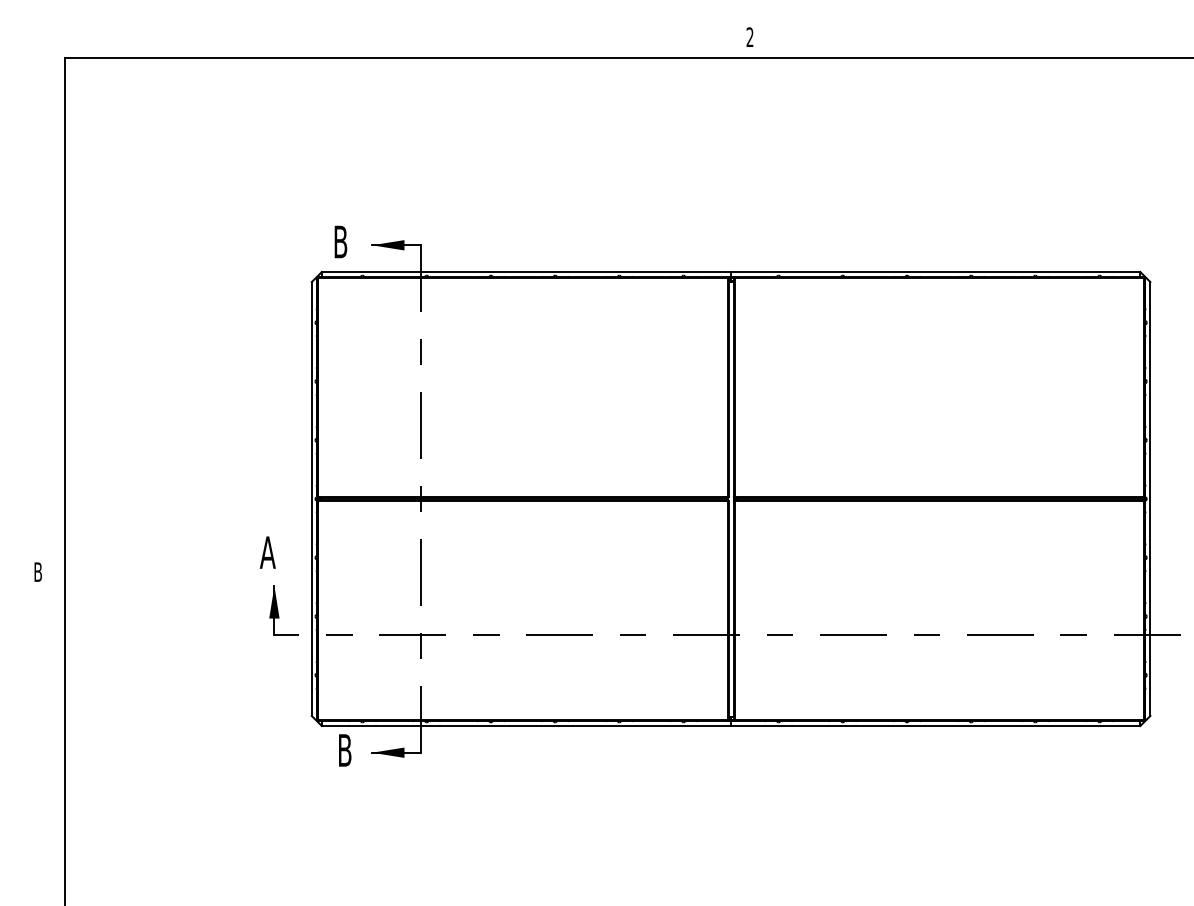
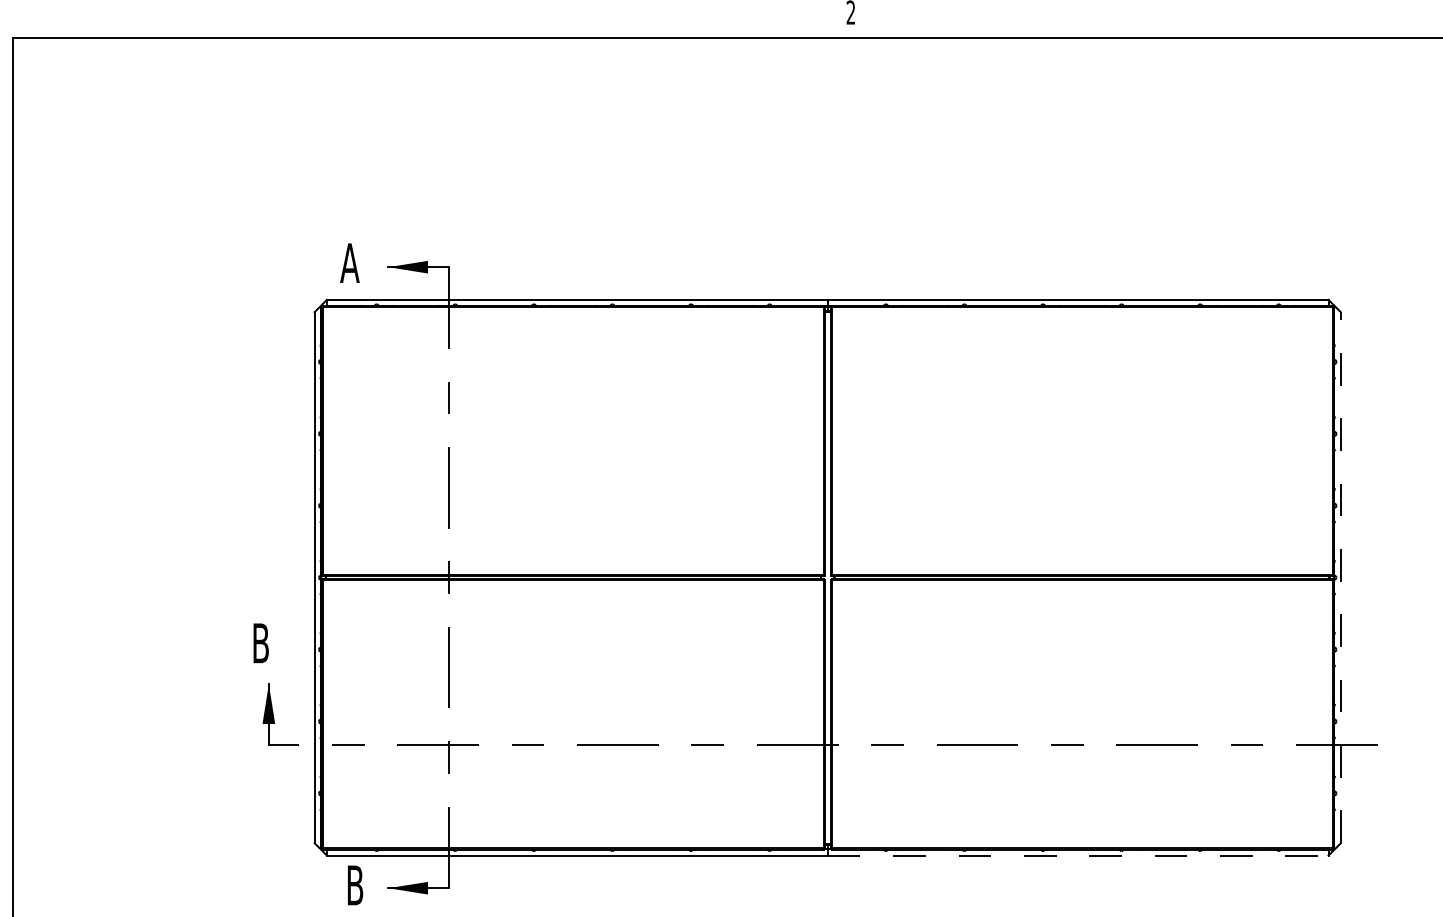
text: (340, 241) -> (349, 262), B -> A
line: (1150, 499) -> (1341, 578), solid -> dashed
text: (267, 552) -> (260, 643), A -> B
line: (935, 726) -> (1077, 856), solid -> dashed

